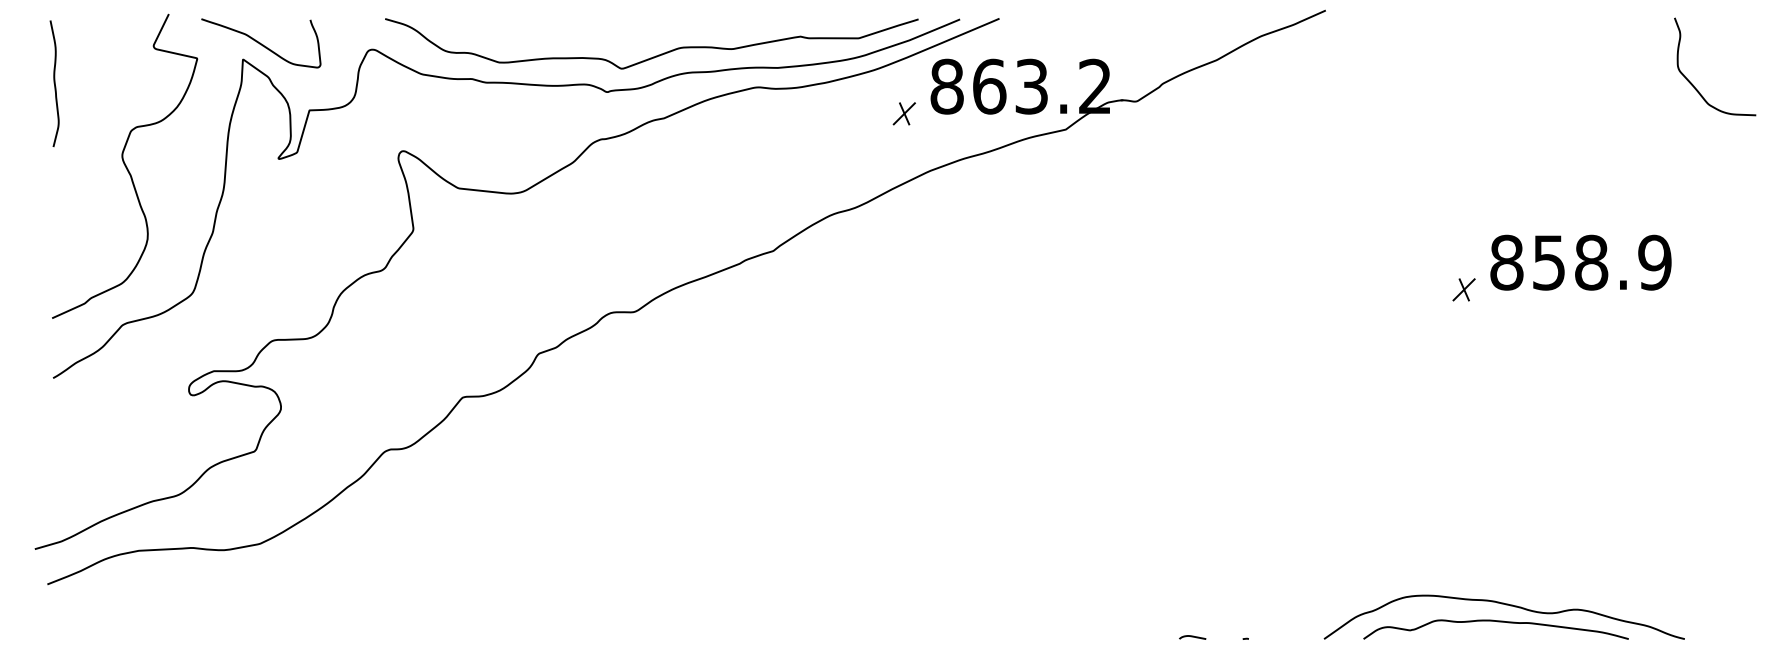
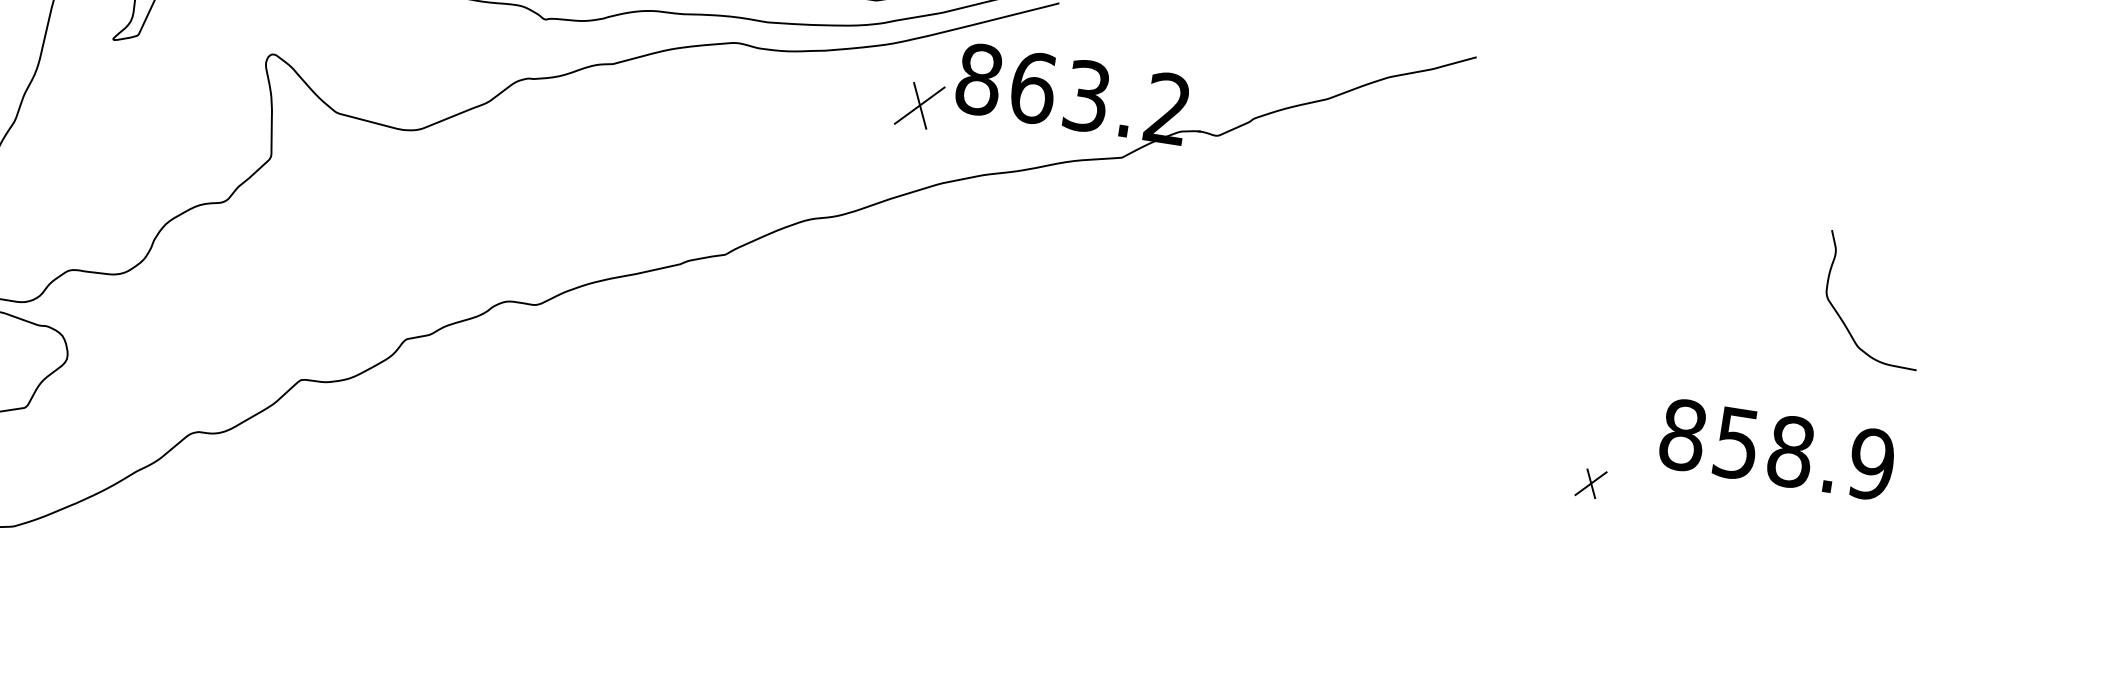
curve: (1694, 85) -> (1843, 320), moved
part: (903, 113) -> (918, 105), size x1.6
text: (1580, 262) -> (1776, 449), moved
part: (1463, 289) -> (1590, 483), moved

